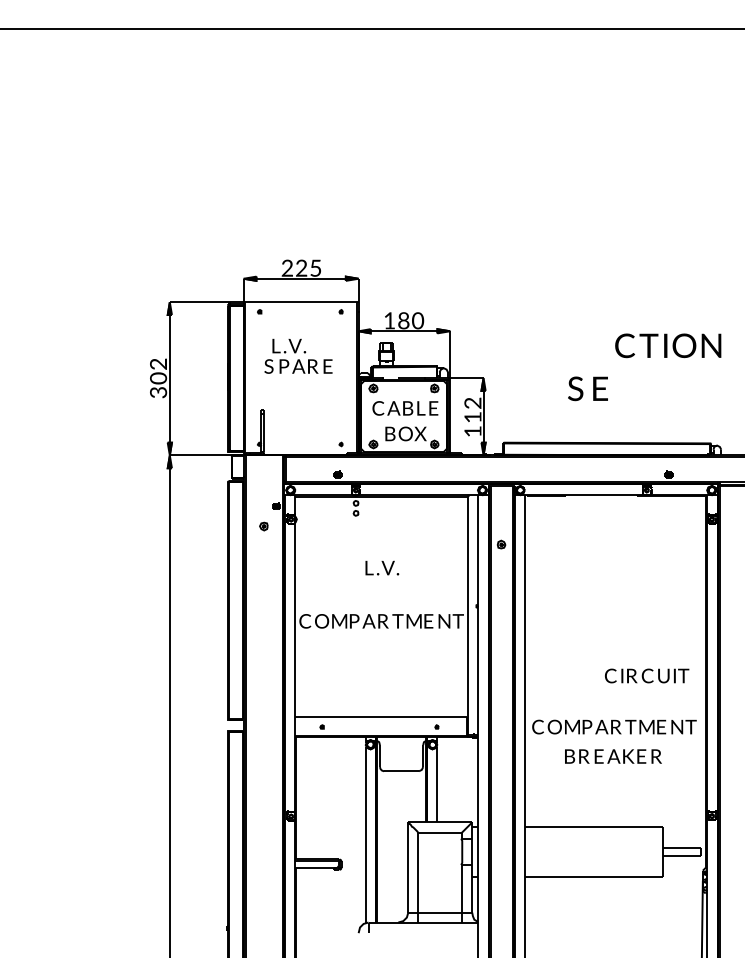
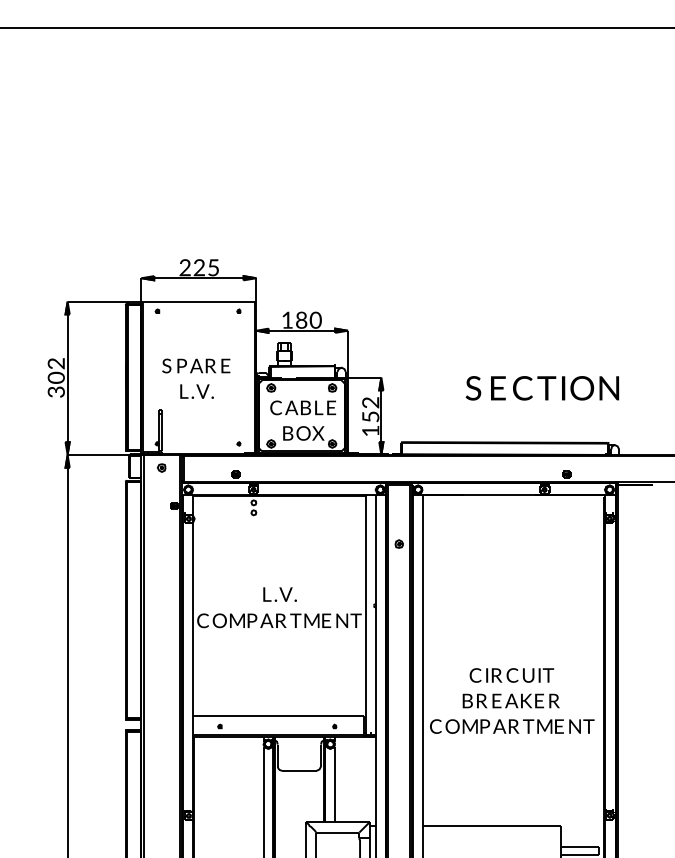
text: (289, 345) -> (197, 390), moved
text: (668, 345) -> (566, 387), moved
text: (472, 417) -> (370, 416), 1 -> 5
part: (263, 526) -> (161, 467), moved
text: (382, 567) -> (280, 593), moved
text: (647, 675) -> (512, 674), moved
text: (613, 756) -> (511, 700), moved

